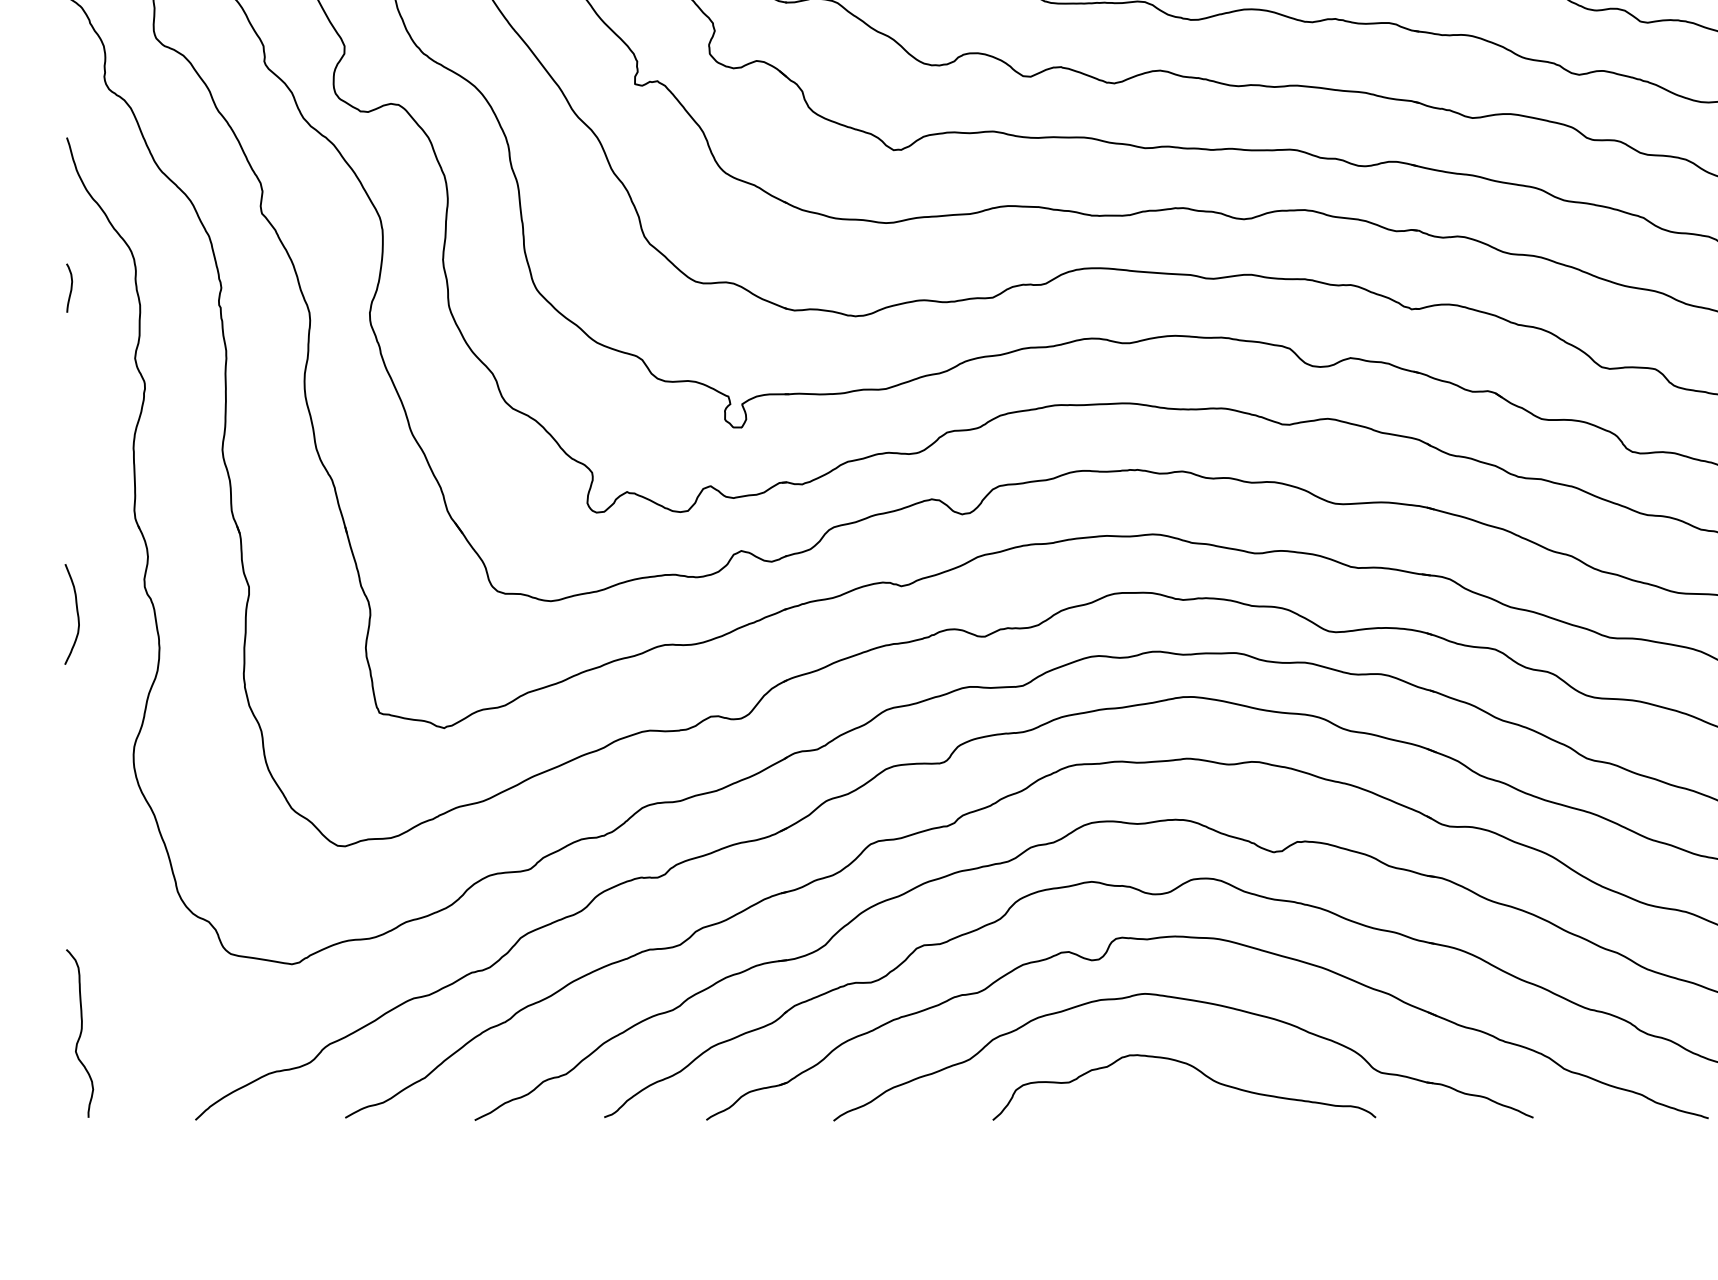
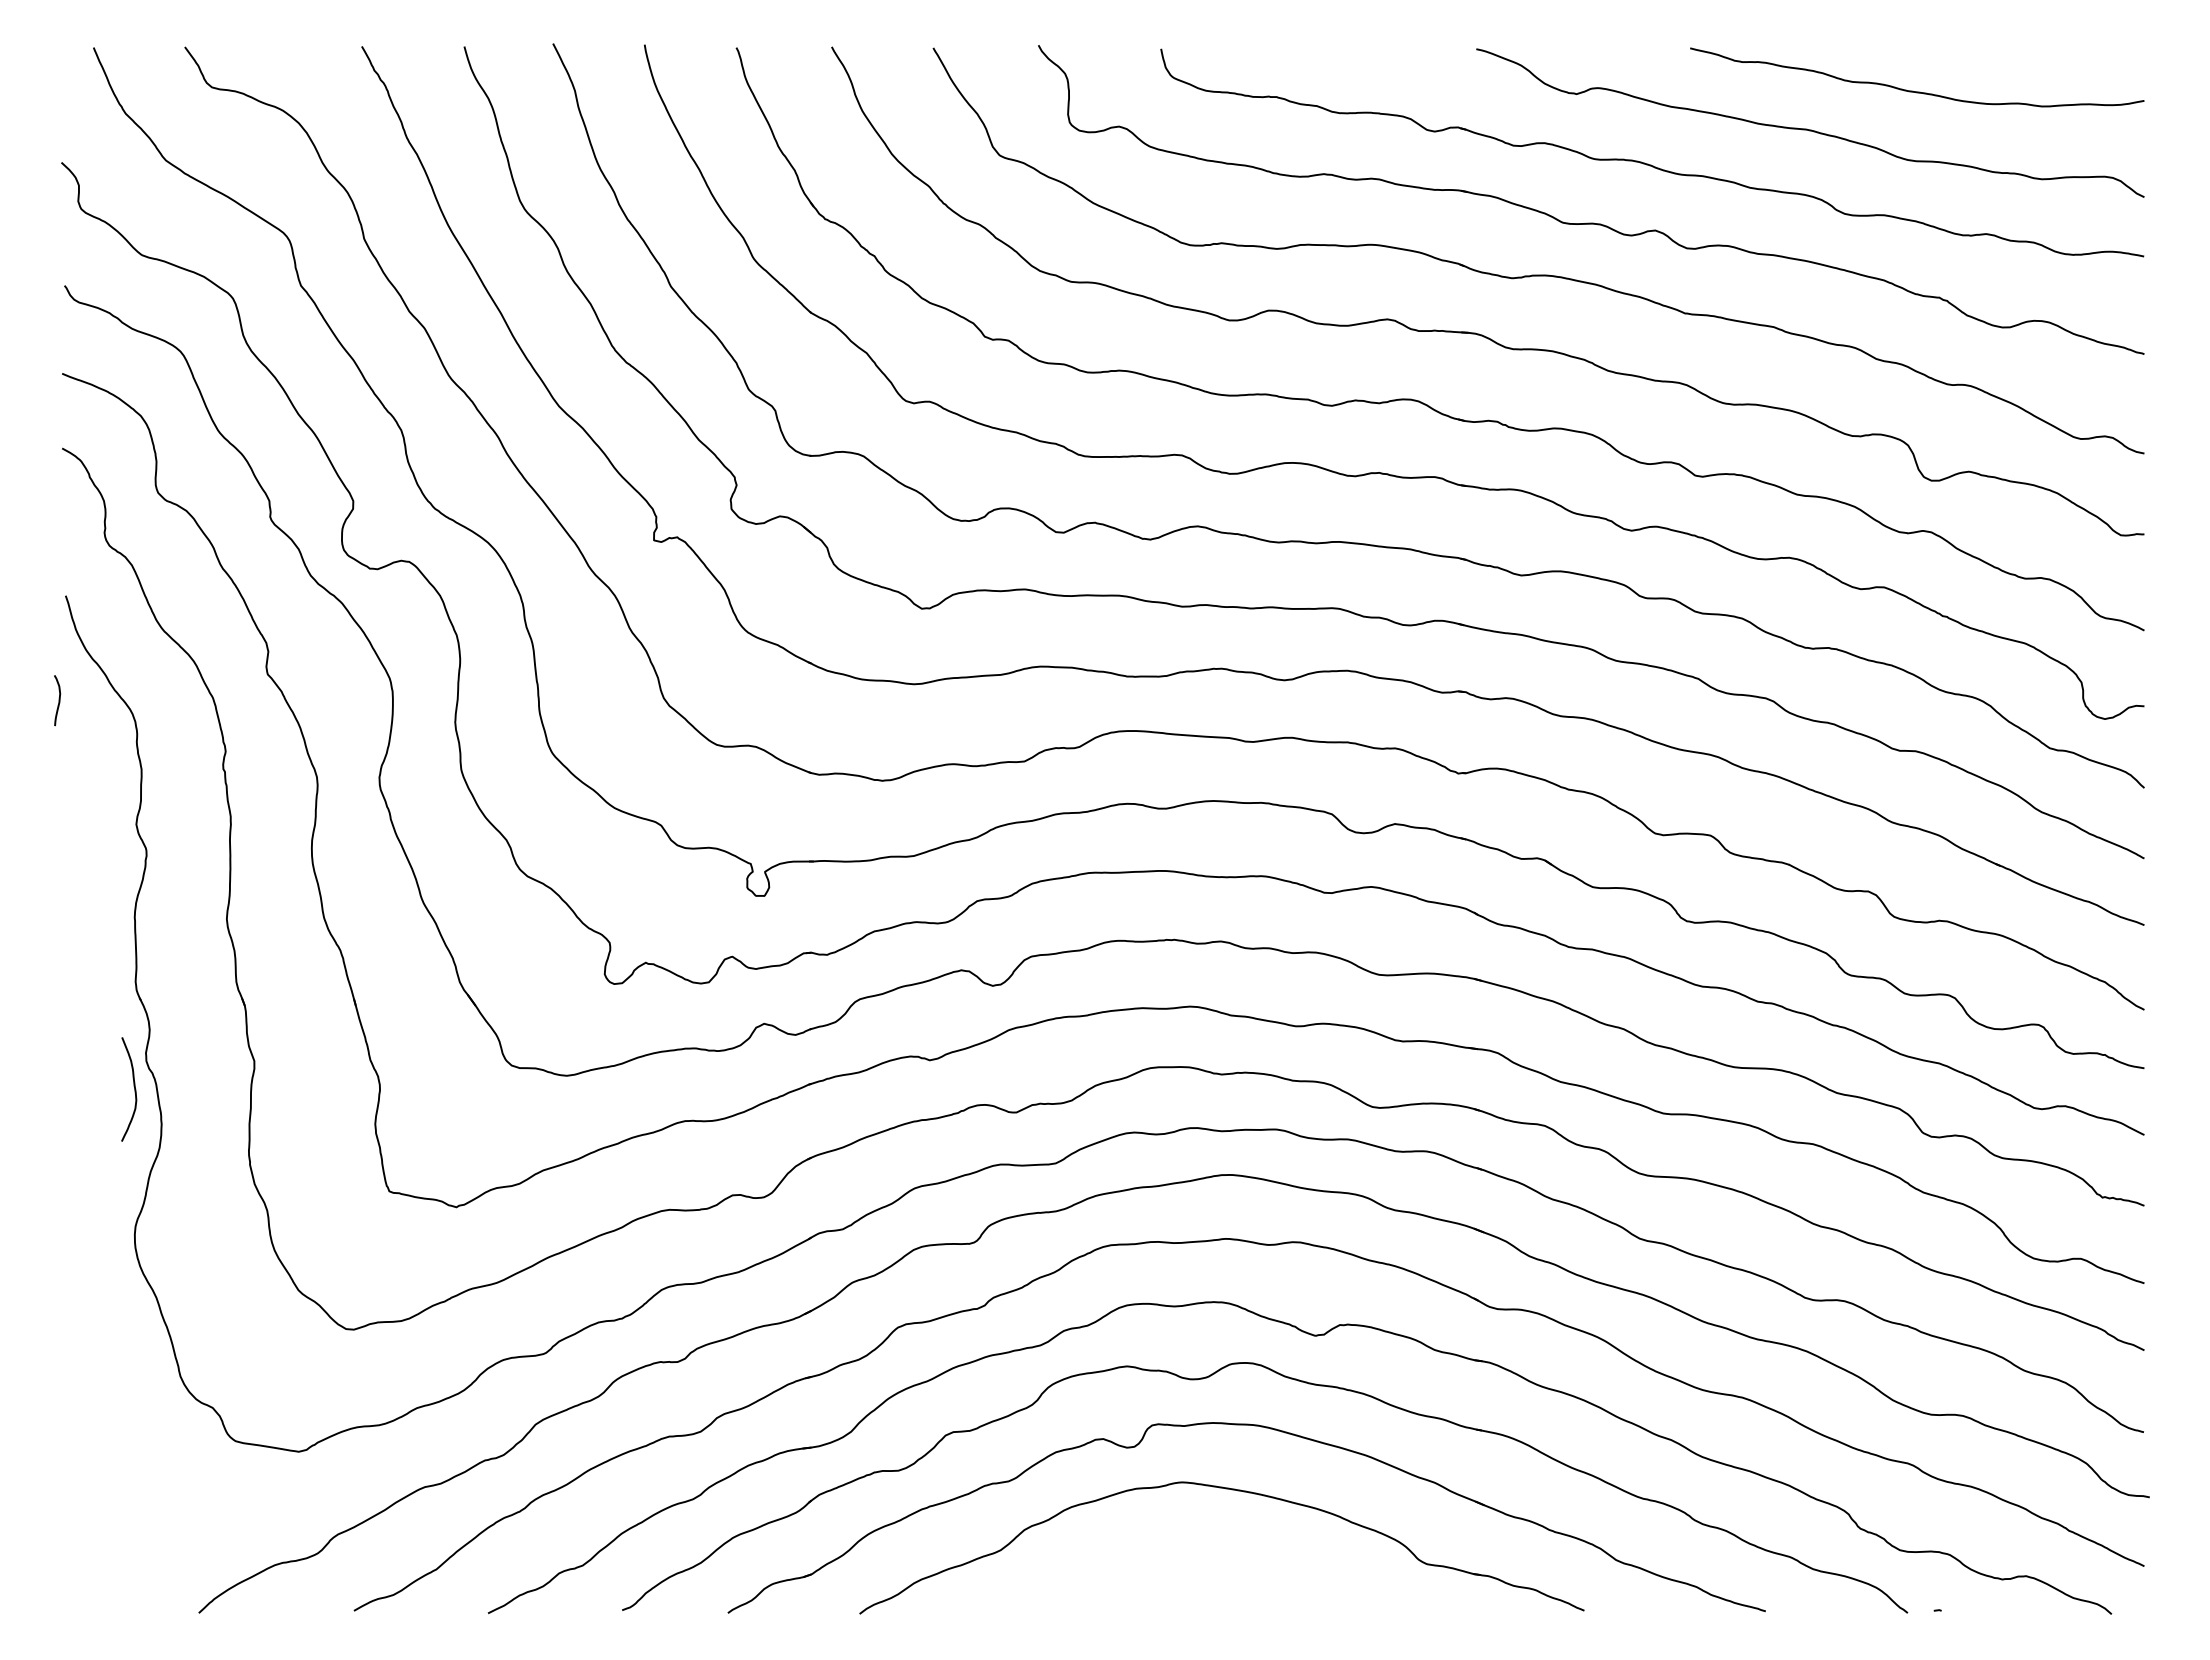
curve: (70, 288) -> (58, 700), moved
curve: (76, 611) -> (133, 1086), moved
curve: (80, 1033) -> (79, 1523), removed
curve: (1196, 1070) -> (1235, 1561), removed

